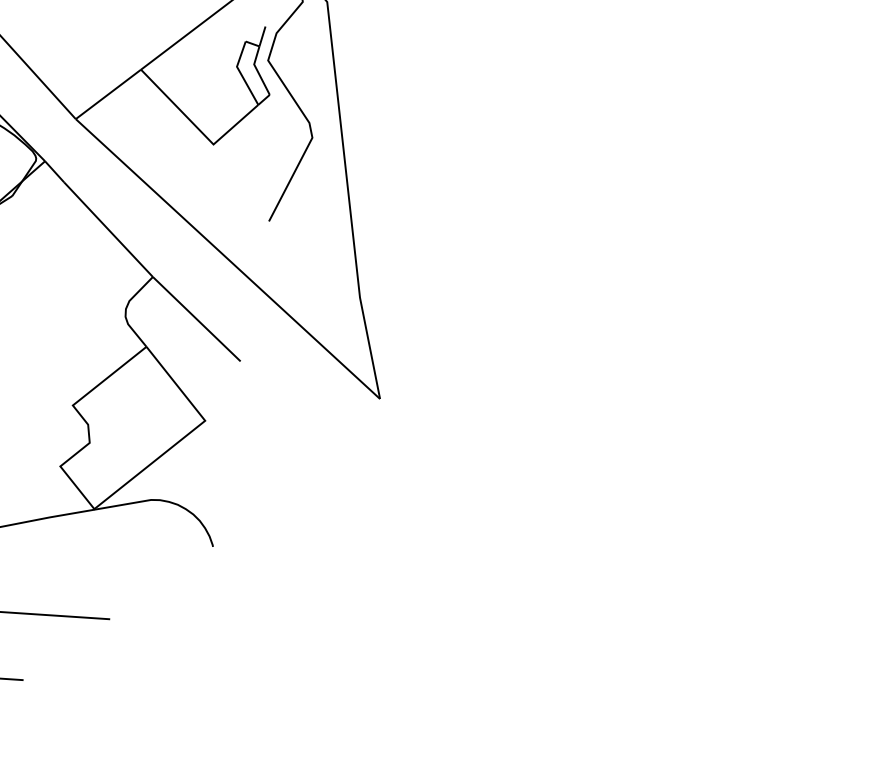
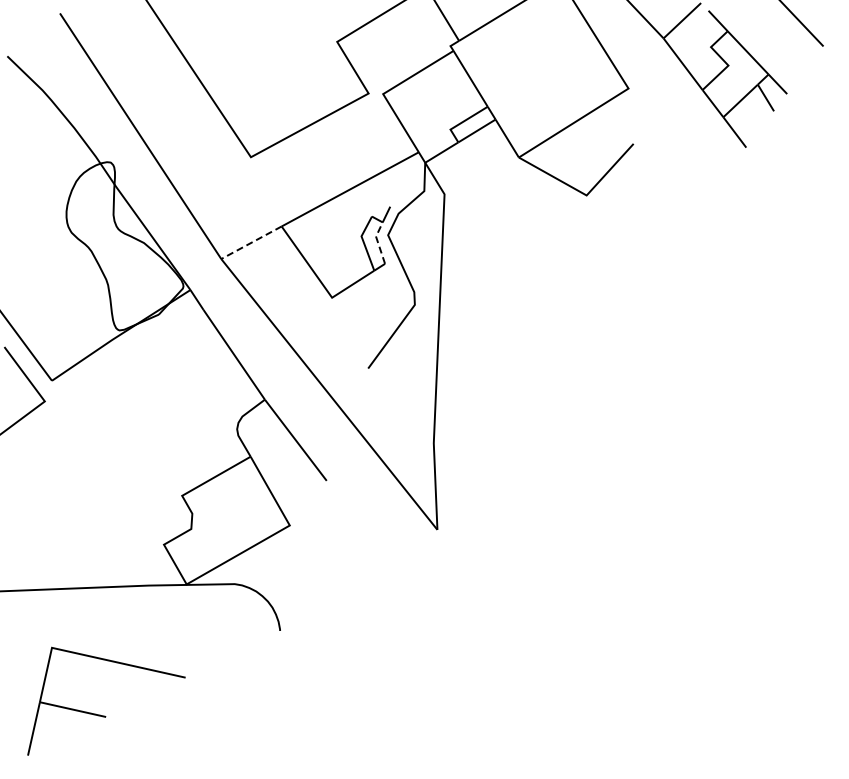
line: (256, 71) -> (377, 242), solid -> dashed
line: (108, 95) -> (251, 243), solid -> dashed

